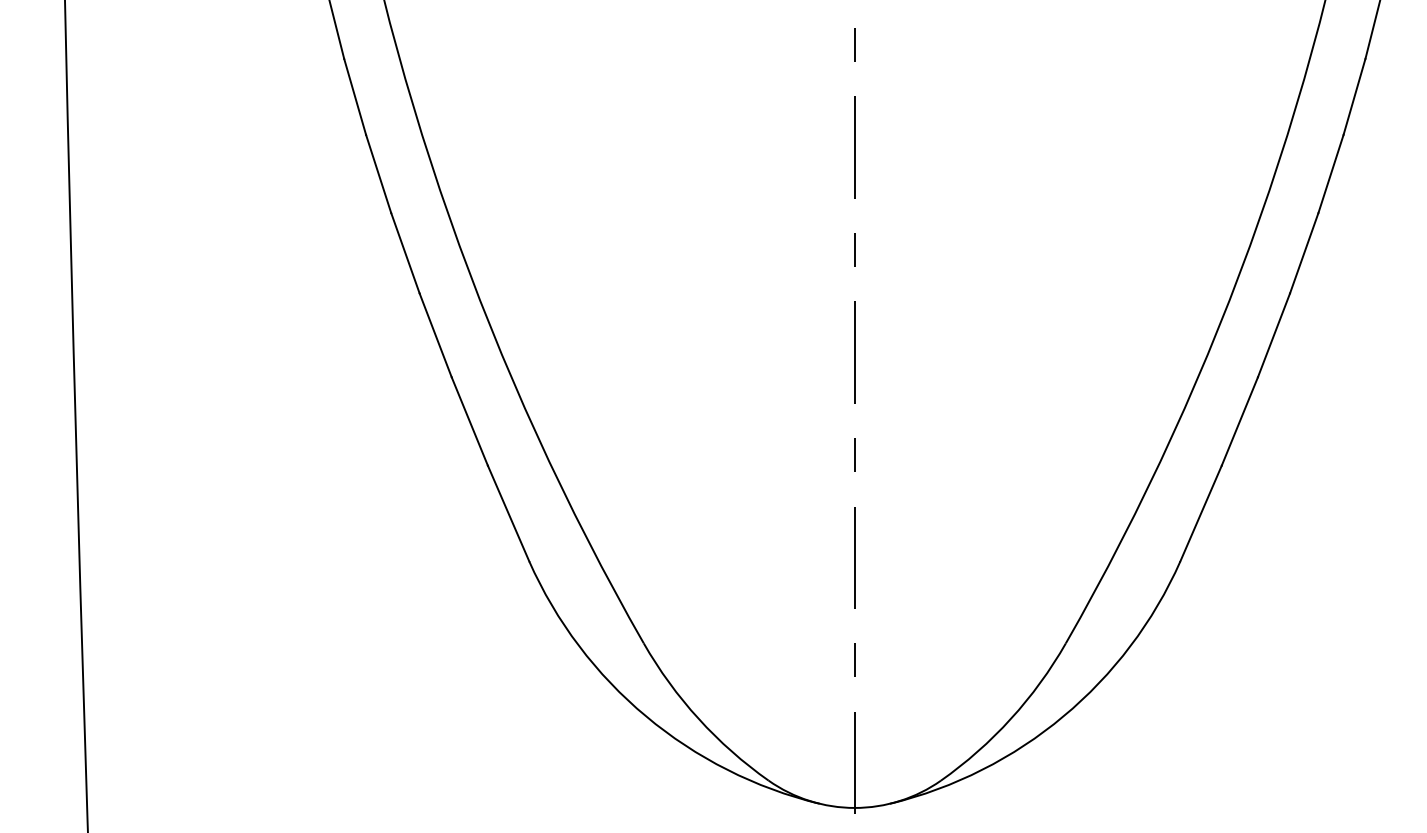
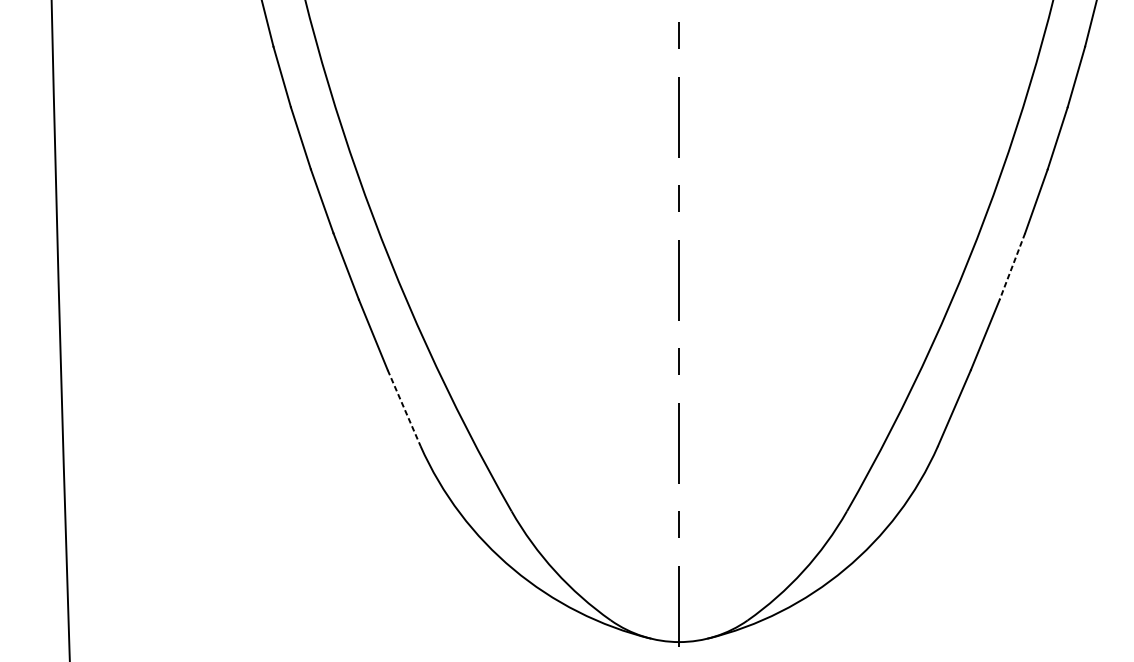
line: (1274, 335) -> (1012, 266), solid -> dashed
line: (508, 513) -> (404, 408), solid -> dashed

